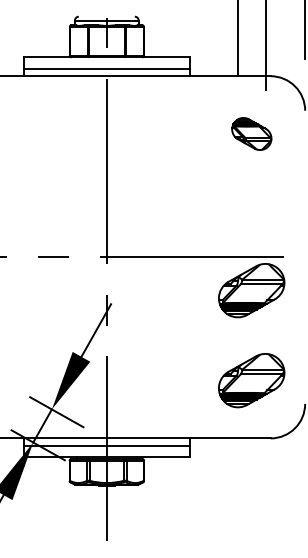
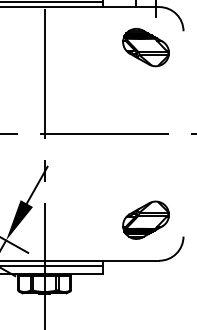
part: (251, 133) -> (145, 47), size x1.67
part: (251, 290) -> (145, 157), removed

